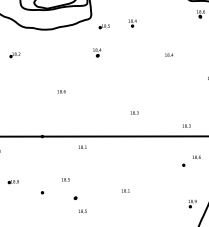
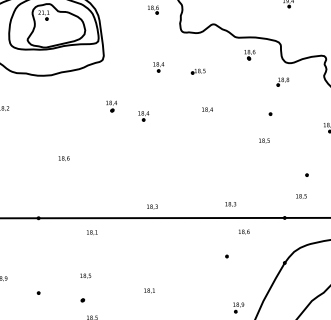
part: (103, 26) -> (197, 71), moved
part: (121, 60) -> (143, 116), added
text: (134, 112) -> (152, 206), moved
text: (196, 157) -> (244, 231), moved
text: (65, 179) -> (85, 275), moved

